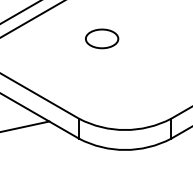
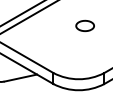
part: (100, 38) -> (84, 25), moved

